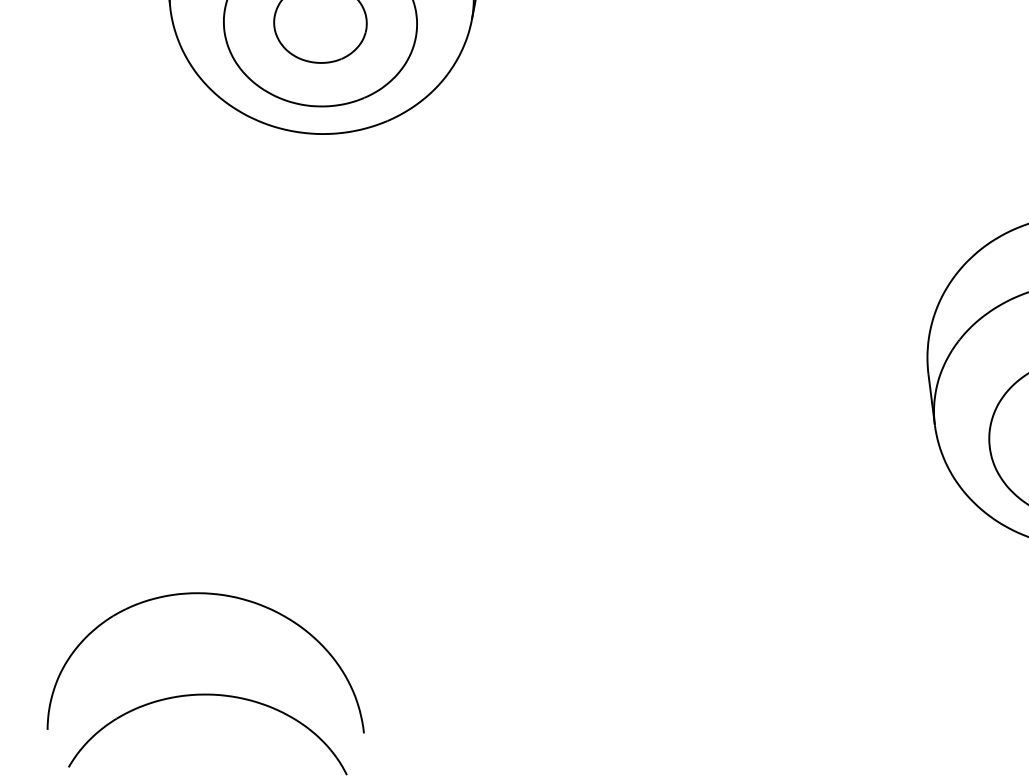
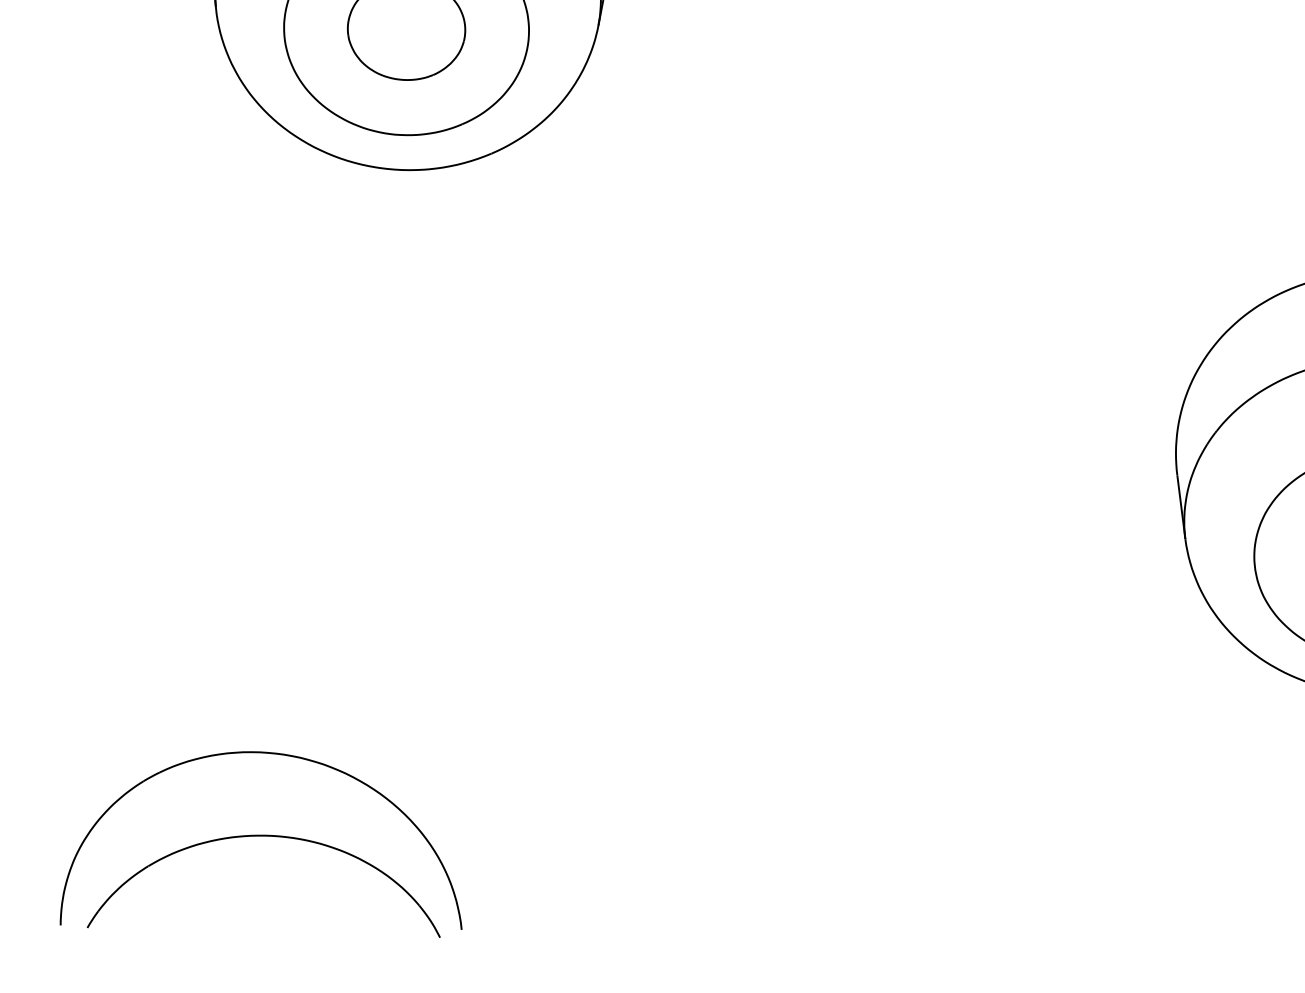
part: (207, 695) -> (263, 836), moved

